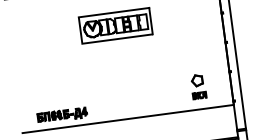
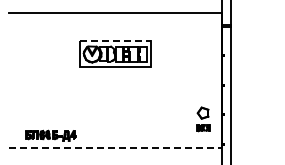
line: (113, 12) -> (115, 40), solid -> dashed
part: (198, 86) -> (203, 119), moved
line: (128, 119) -> (115, 148), solid -> dashed

